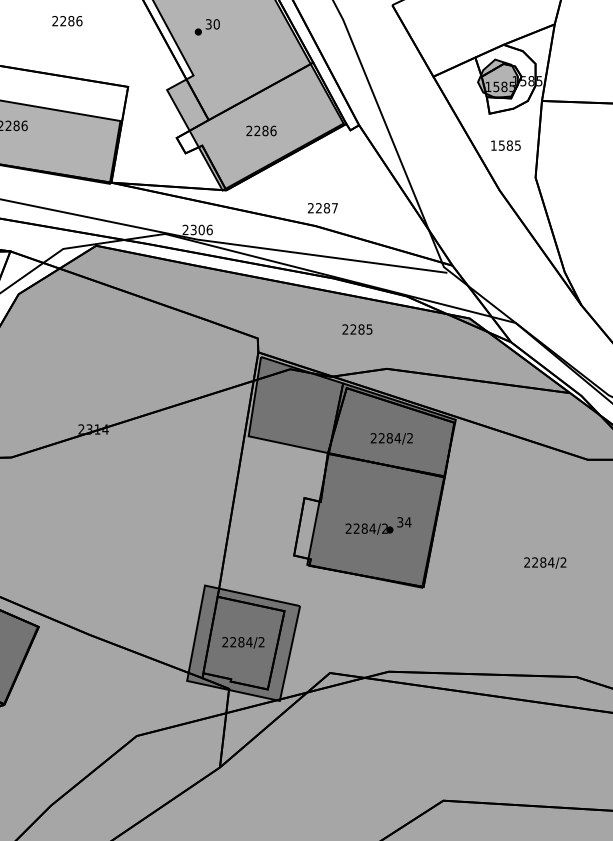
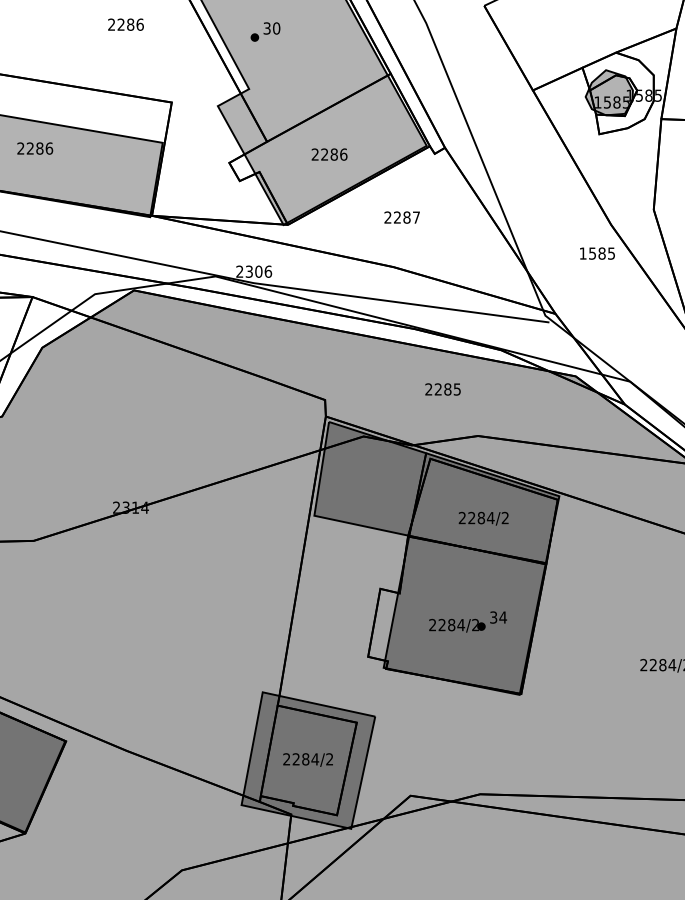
text: (67, 21) -> (126, 25), moved
text: (505, 145) -> (596, 253), moved
text: (322, 208) -> (401, 217), moved

